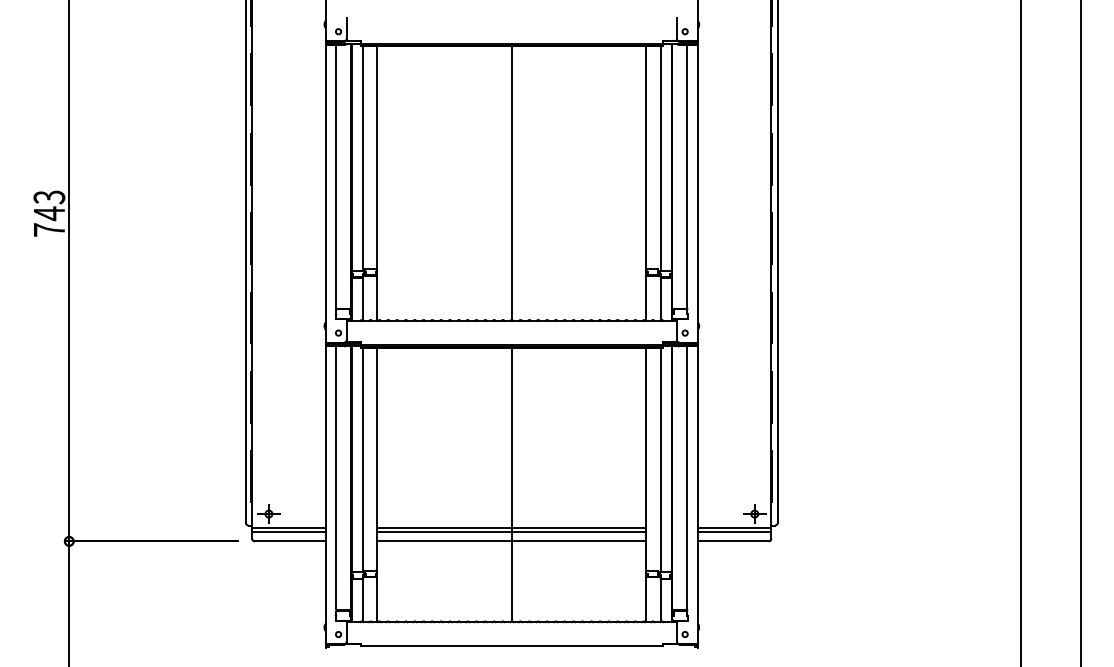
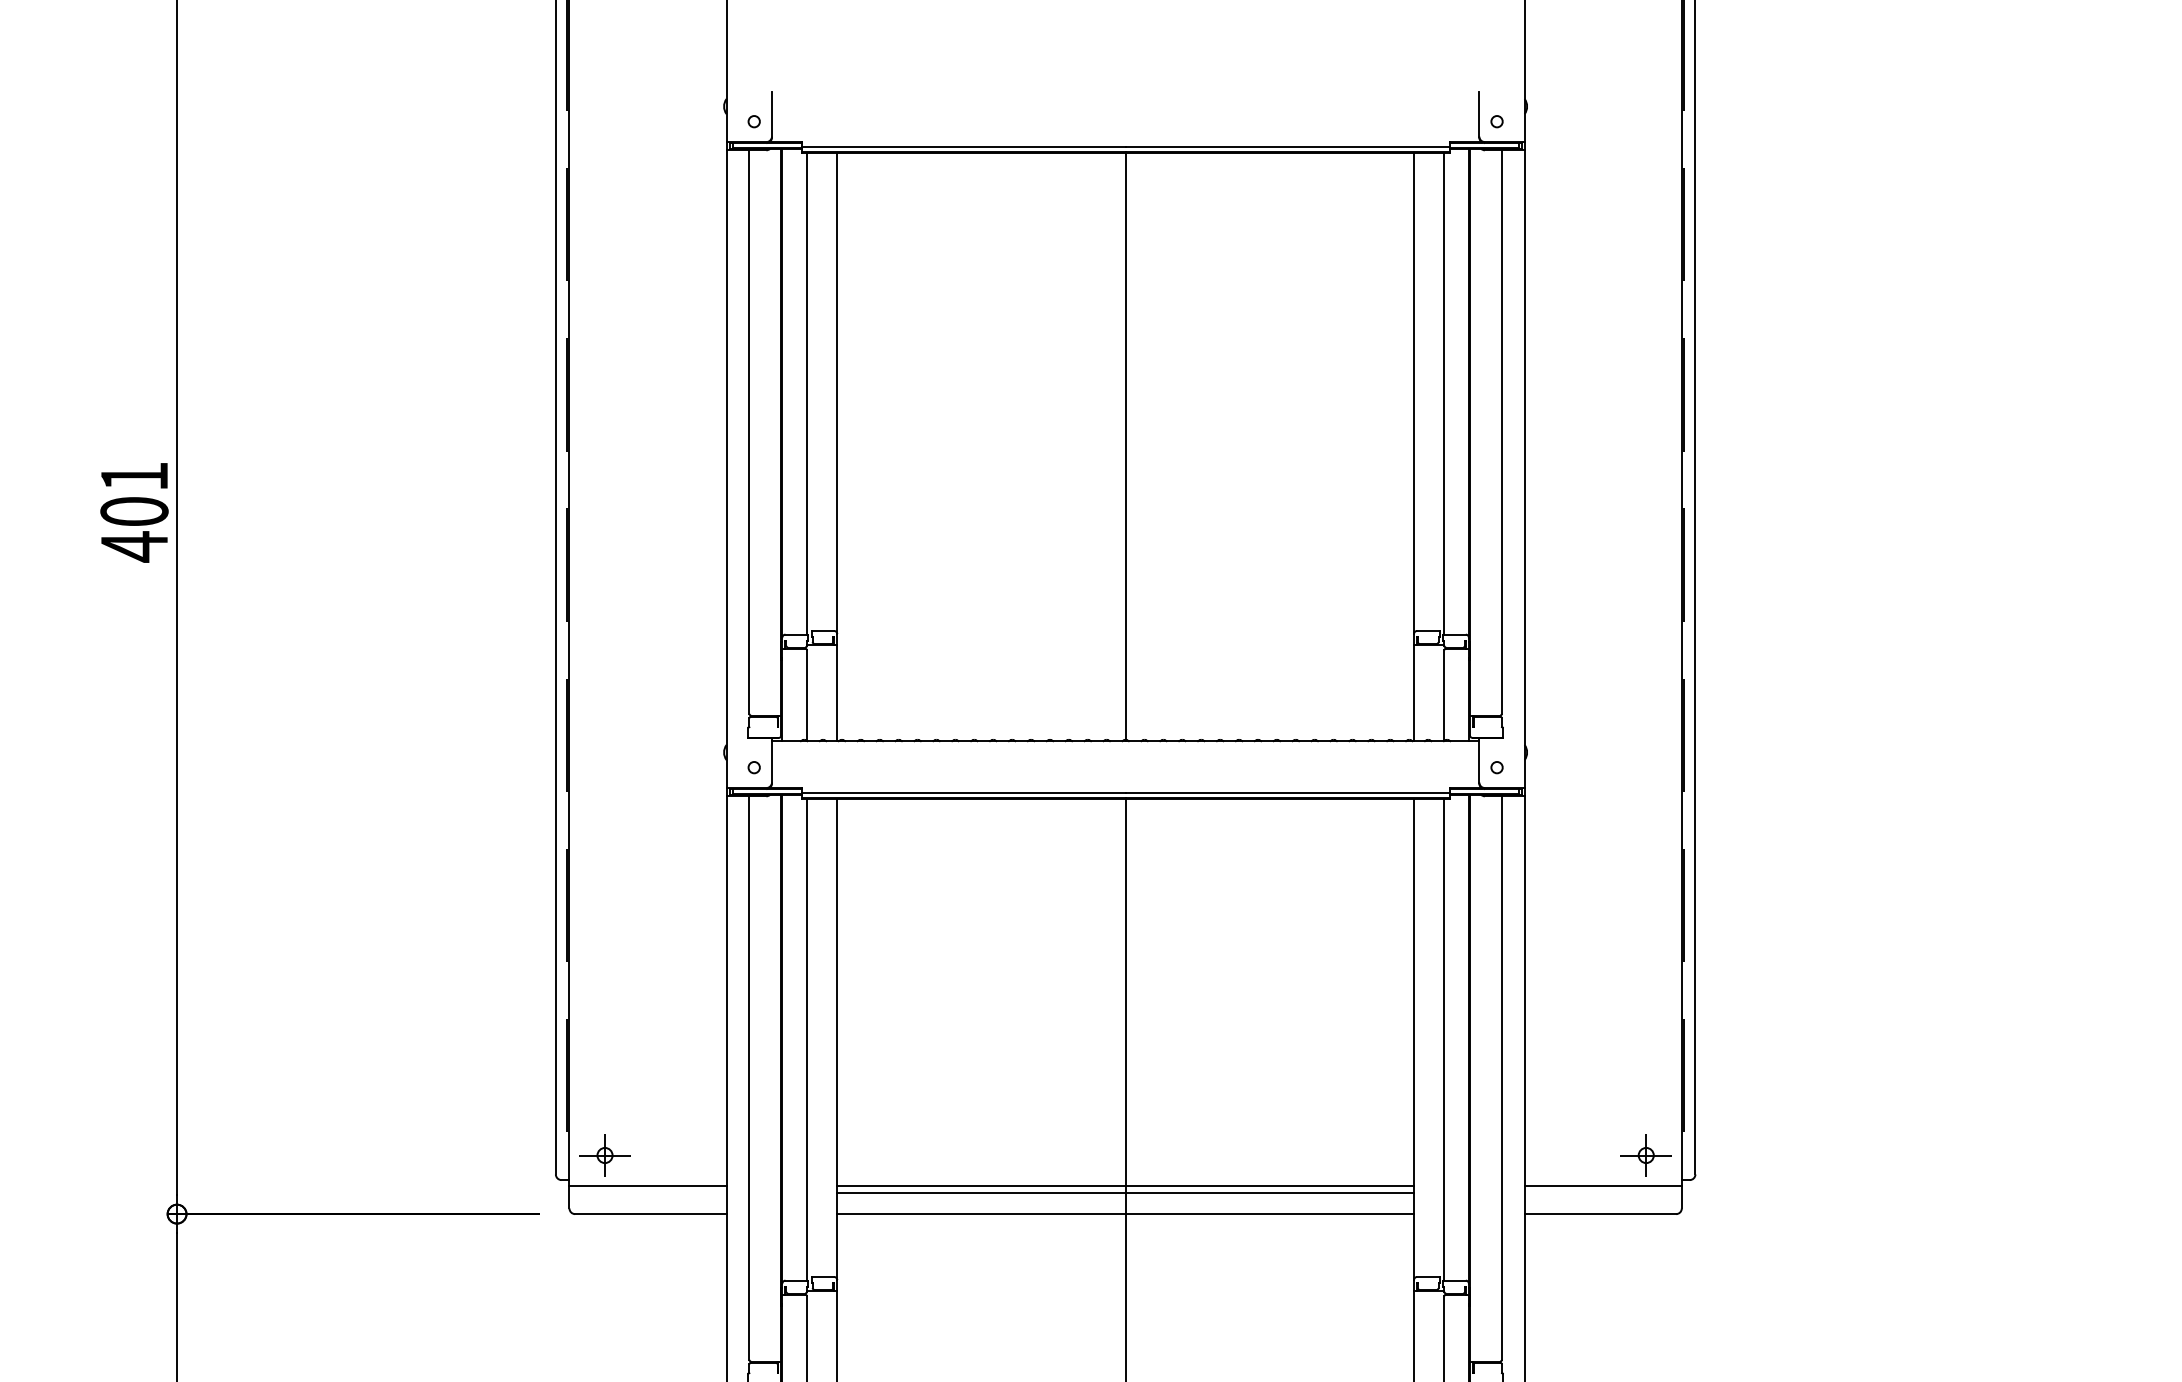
text: (49, 213) -> (134, 511), 743 -> 401
line: (288, 531) -> (646, 1192), removed
line: (734, 531) -> (1602, 1192), removed

